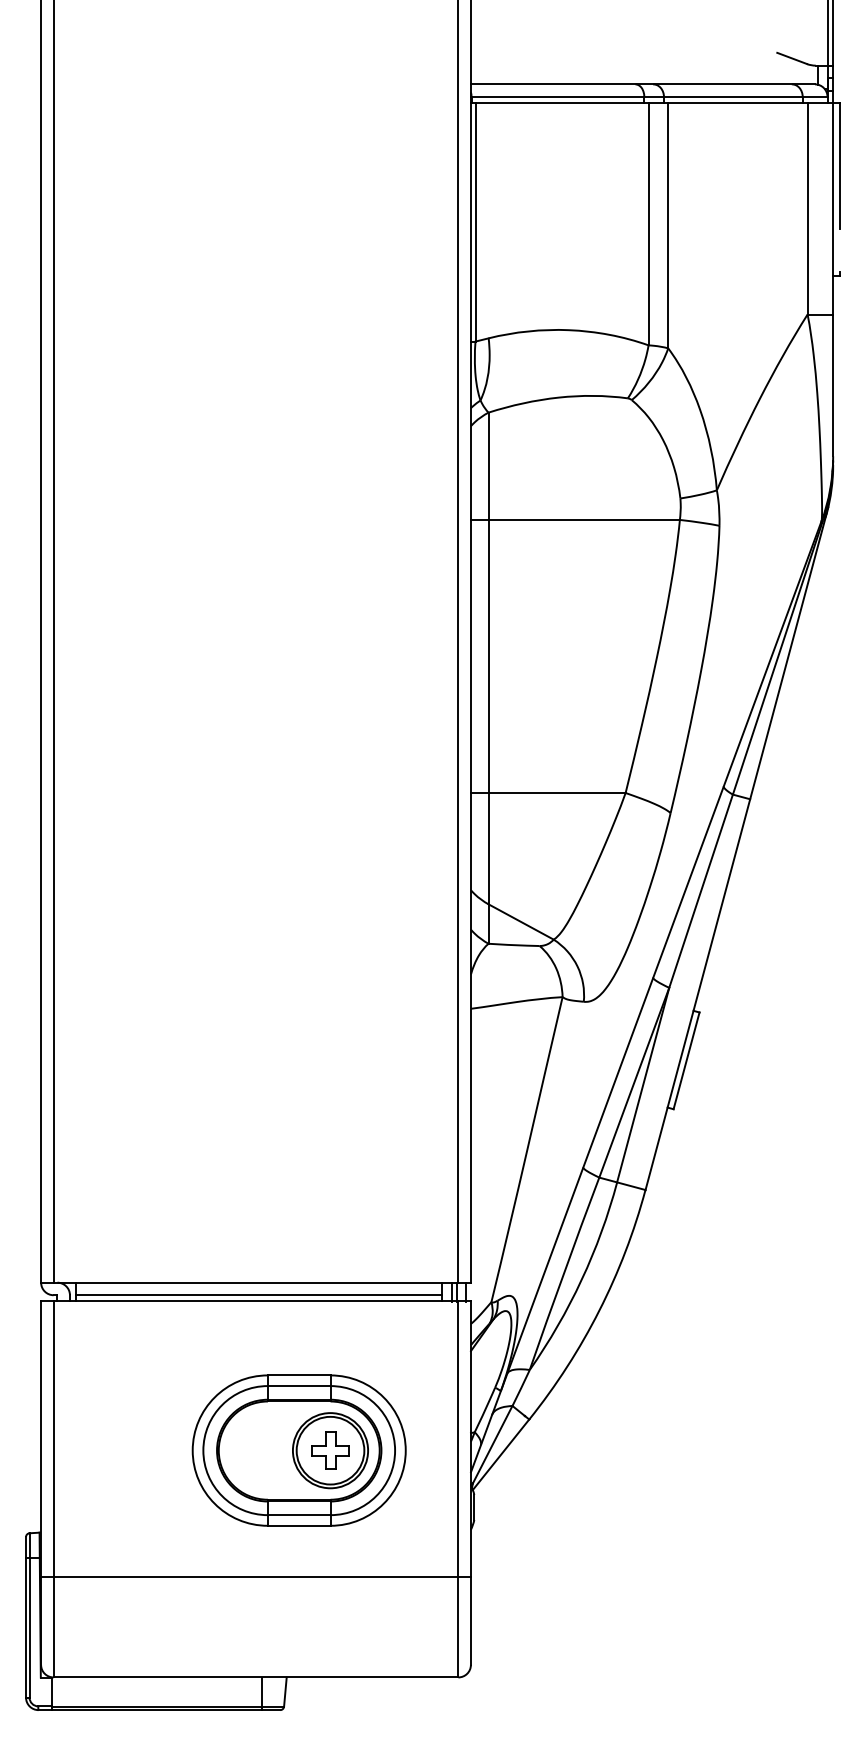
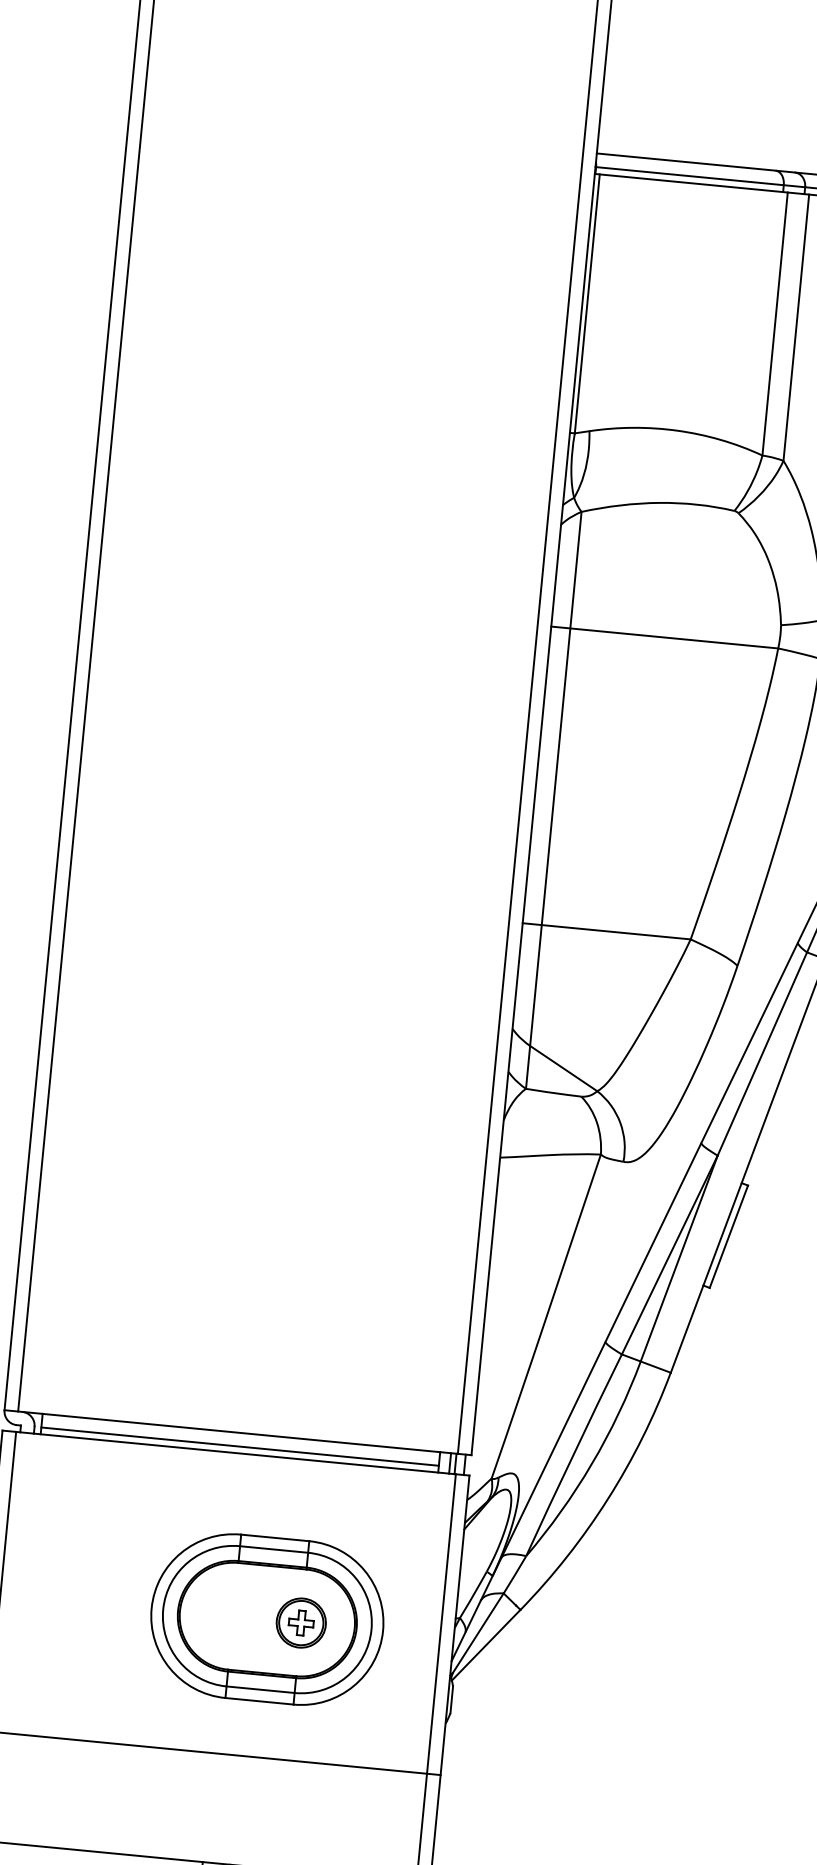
part: (330, 1450) -> (301, 1622), size x0.6

